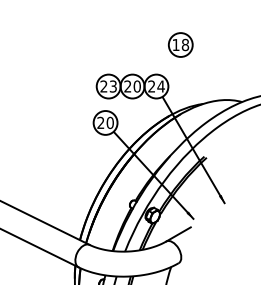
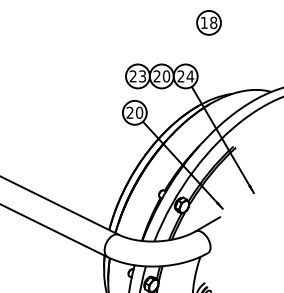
part: (180, 44) -> (208, 22), moved

